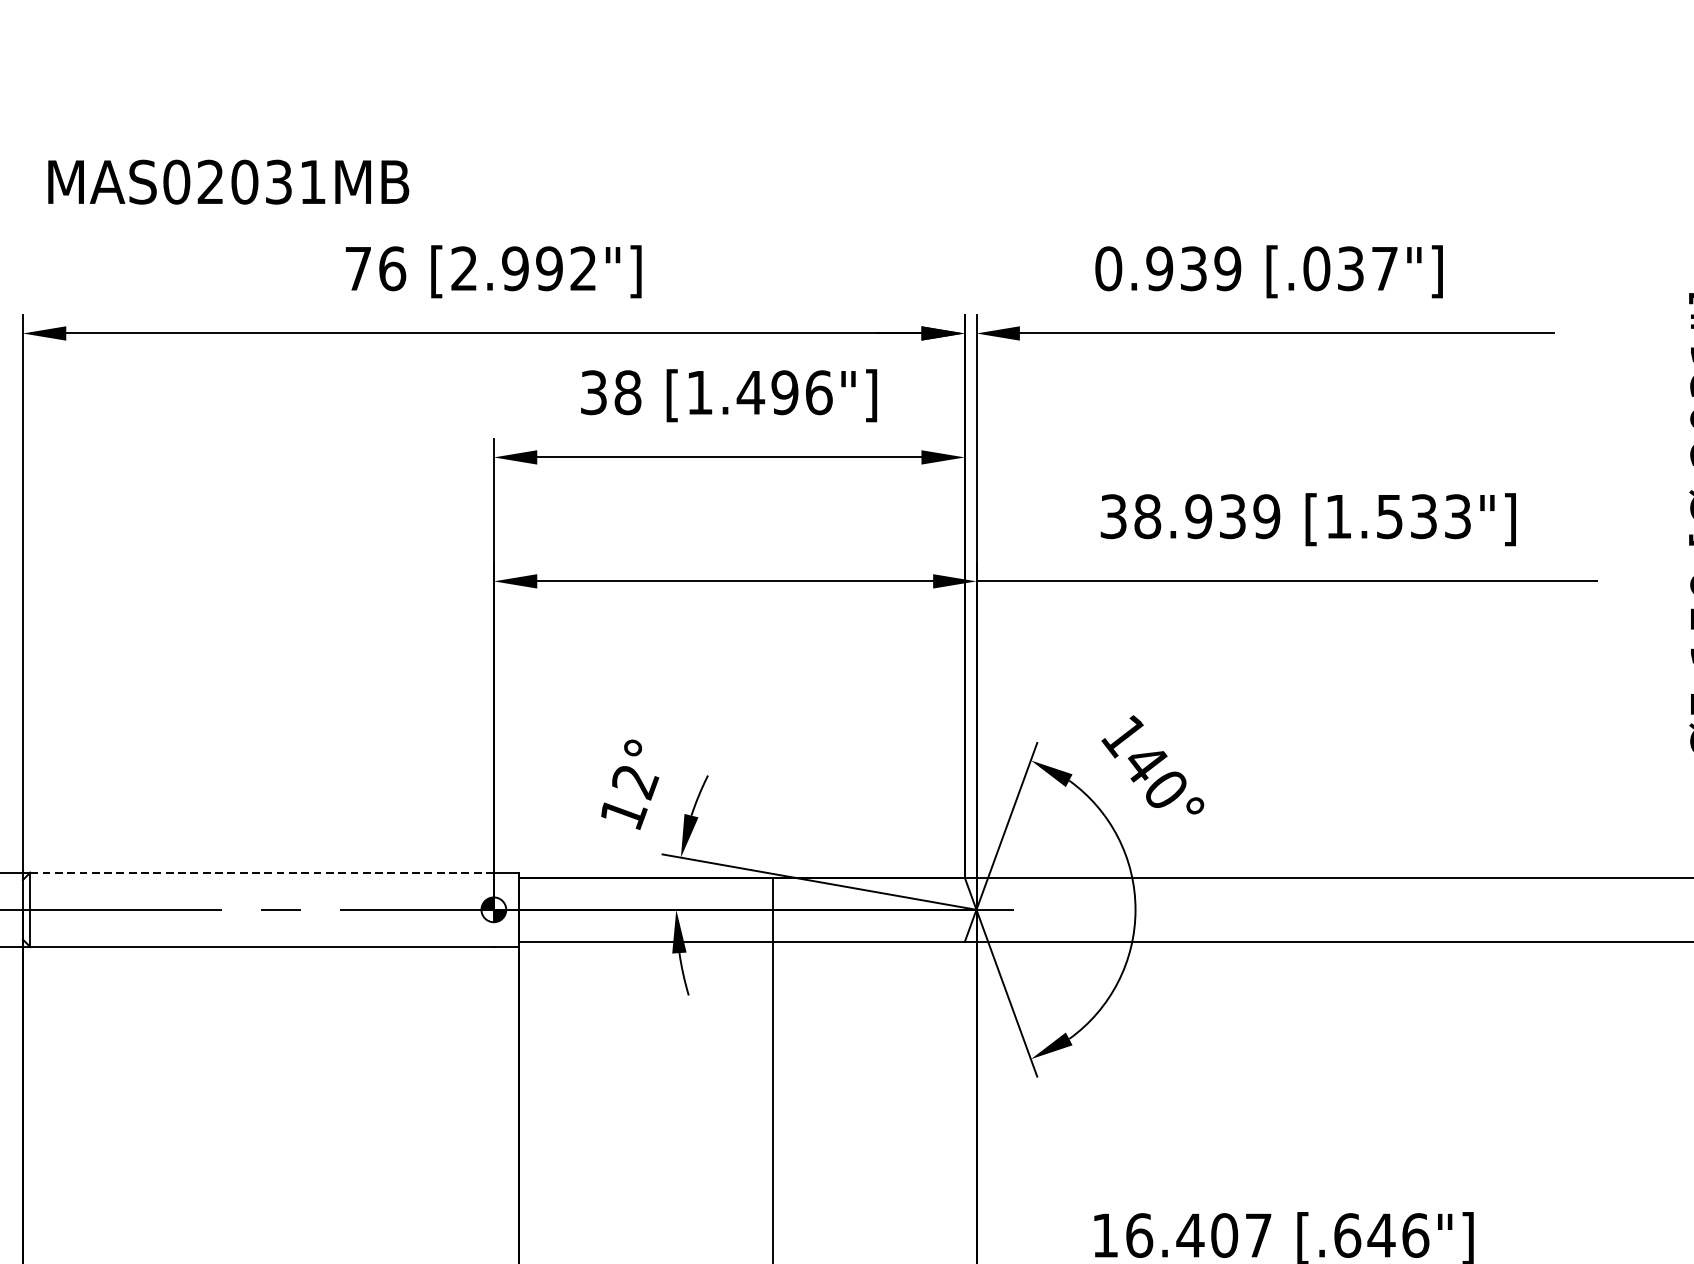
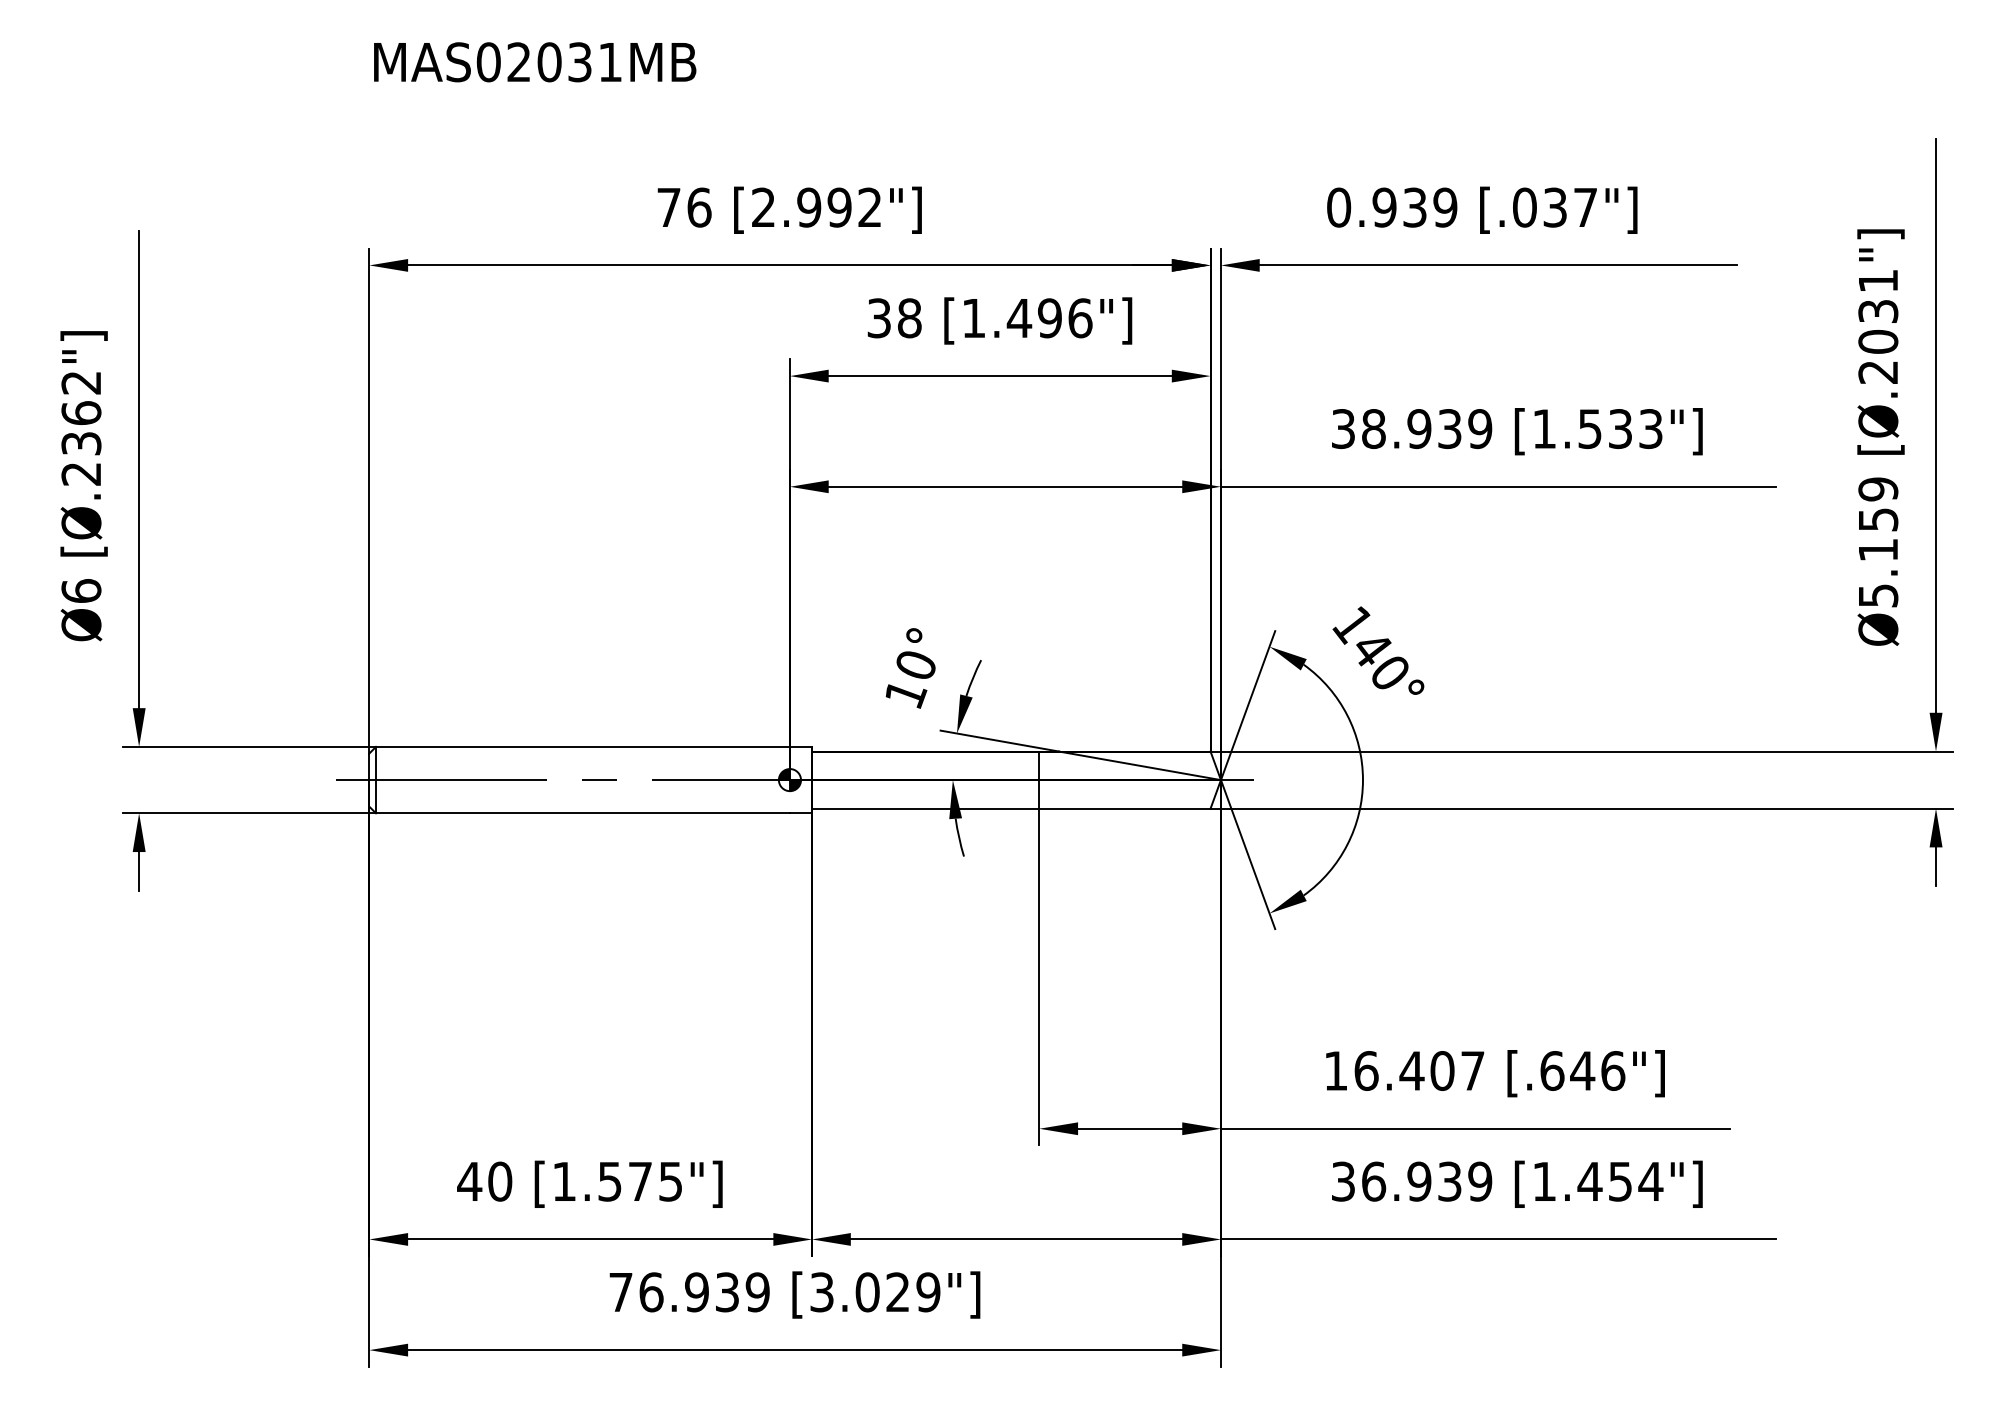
text: (229, 182) -> (535, 62), moved
text: (635, 782) -> (916, 666), 12° -> 10°
line: (261, 872) -> (582, 746), dashed -> solid

